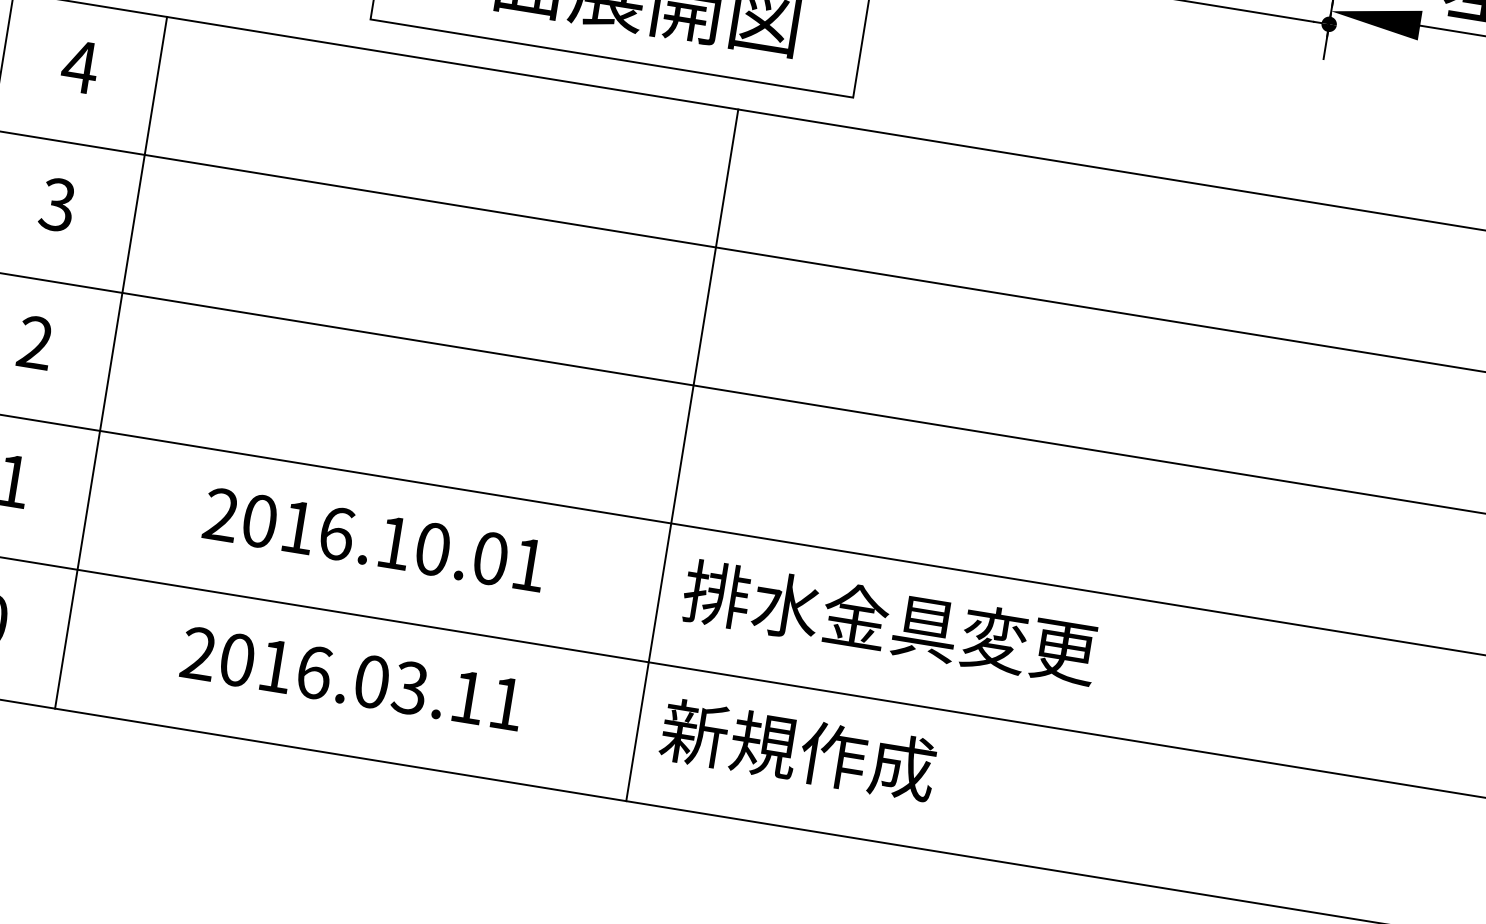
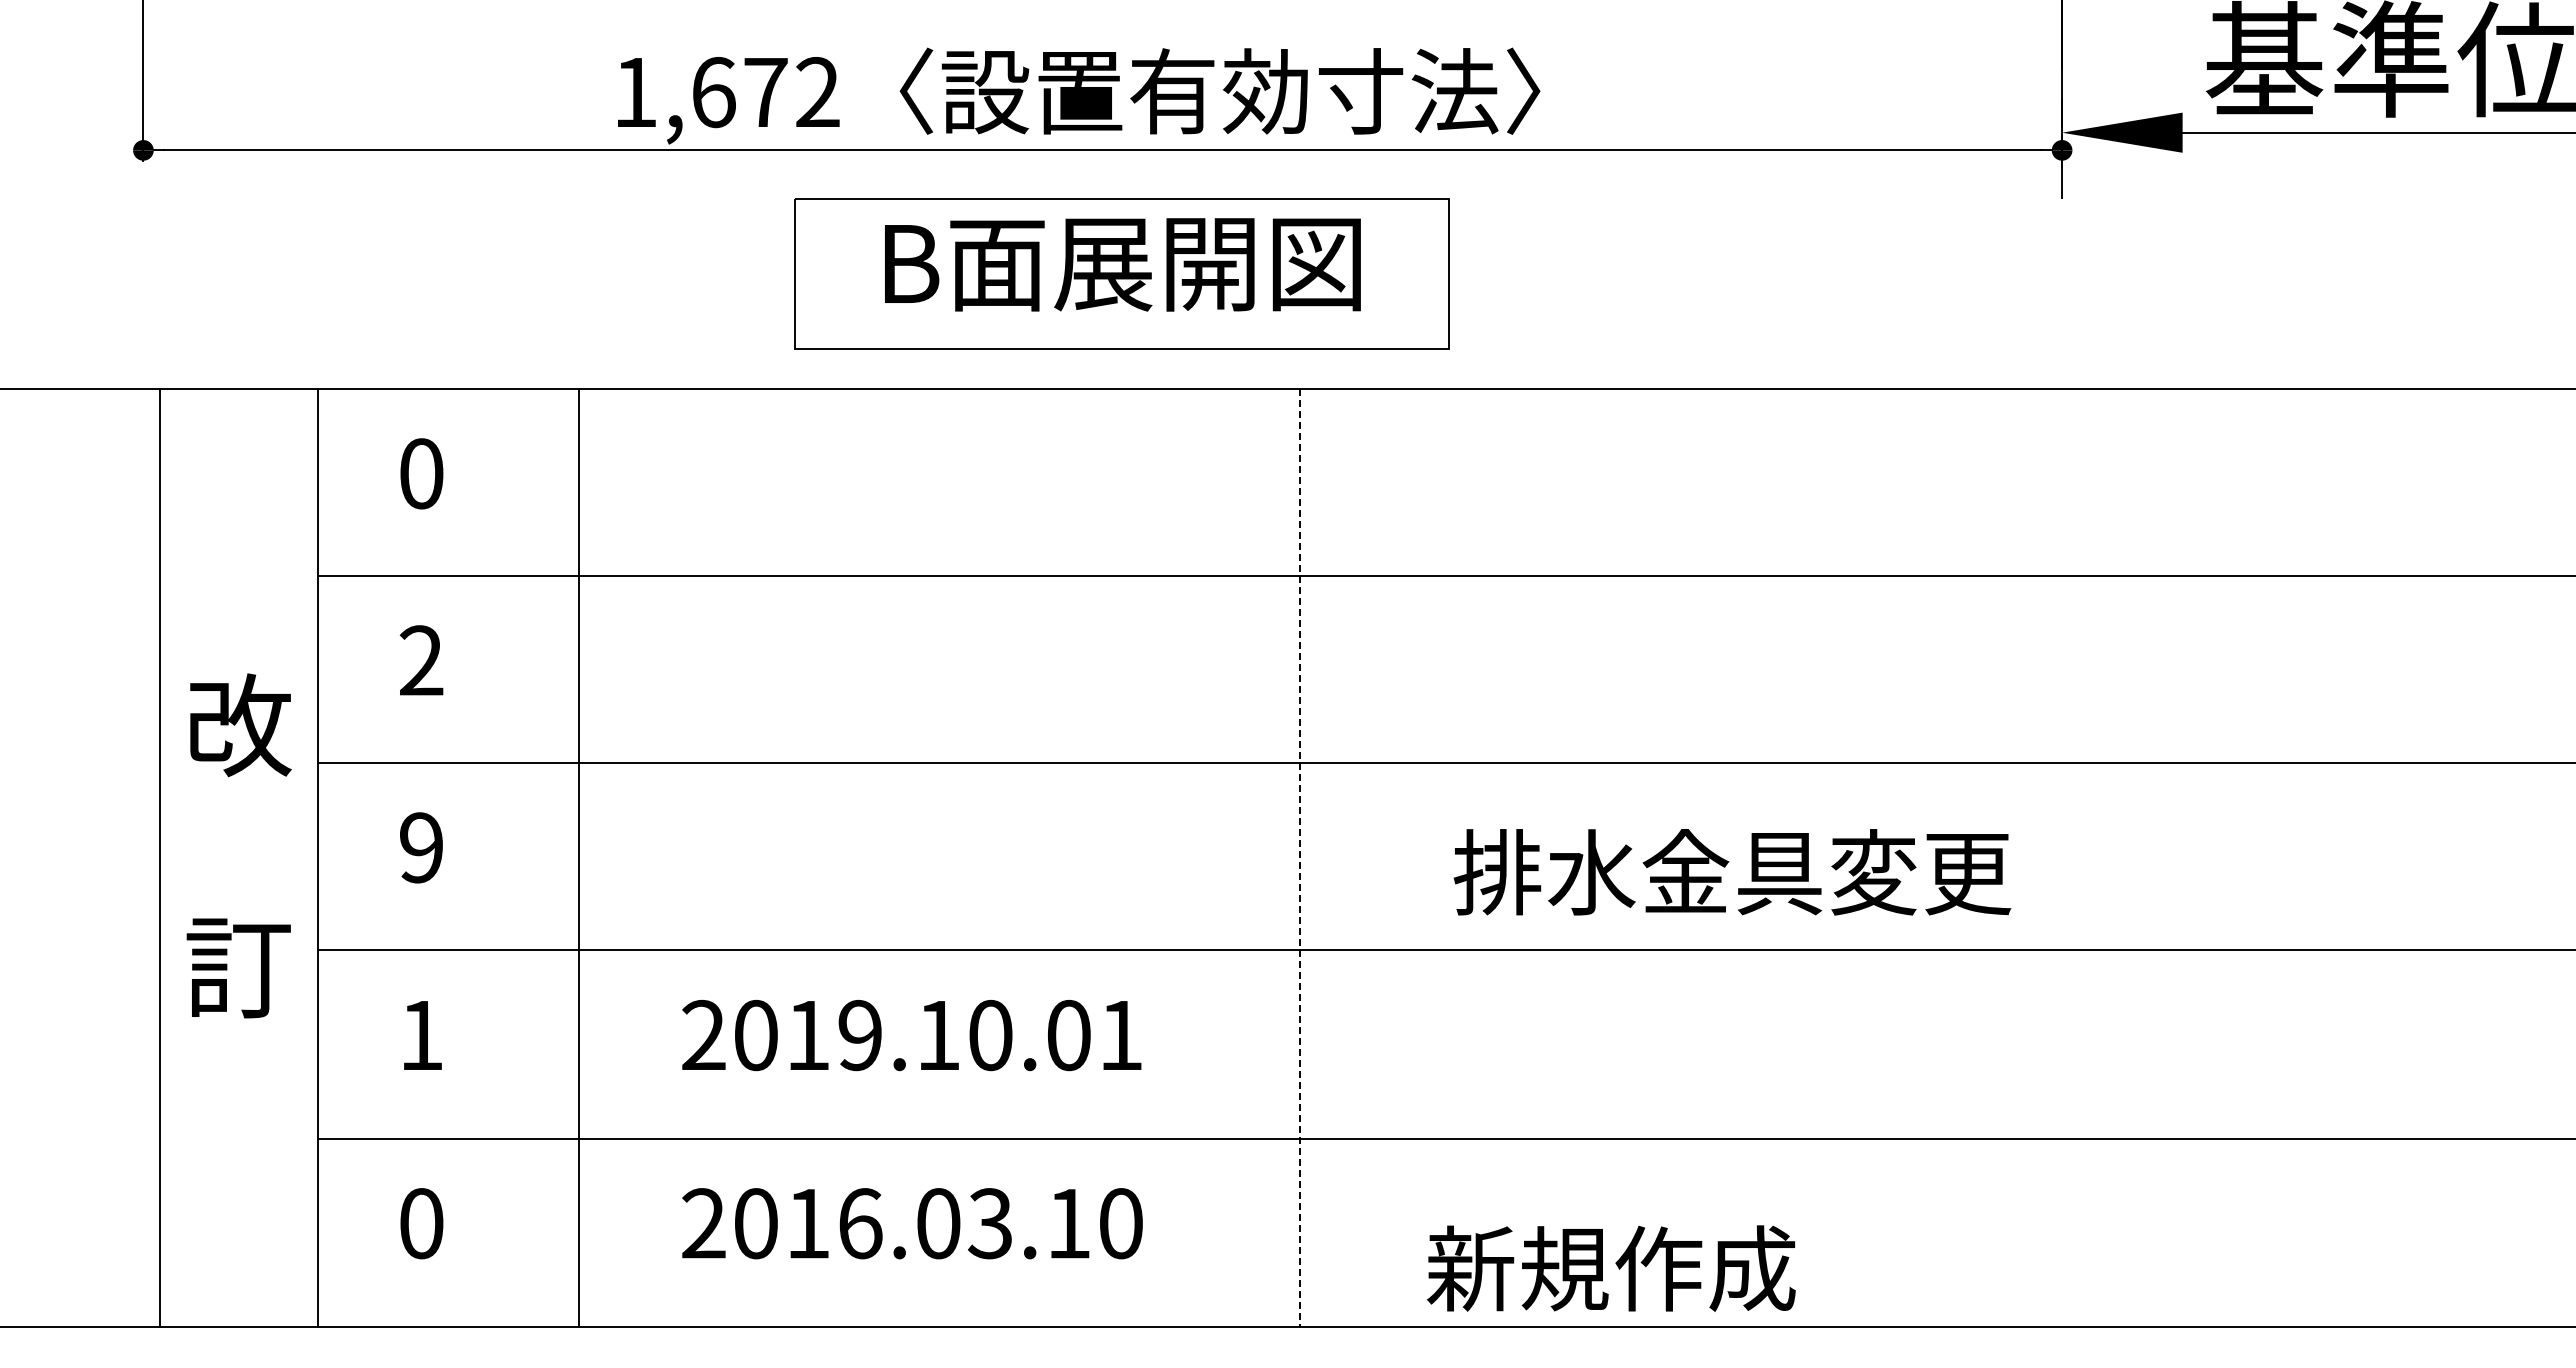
text: (79, 66) -> (420, 473), 4 -> 0
text: (57, 204) -> (420, 660), 3 -> 2
text: (35, 342) -> (421, 847), 2 -> 9
line: (110, 362) -> (578, 857), moved
line: (681, 455) -> (1299, 858), solid -> dashed
text: (336, 533) -> (860, 1035), 2016.10.01 -> 2019.10.01
text: (890, 622) -> (1732, 872), moved
text: (506, 703) -> (1121, 1223), 2016.03.11 -> 2016.03.10
text: (798, 750) -> (1611, 1268), moved

